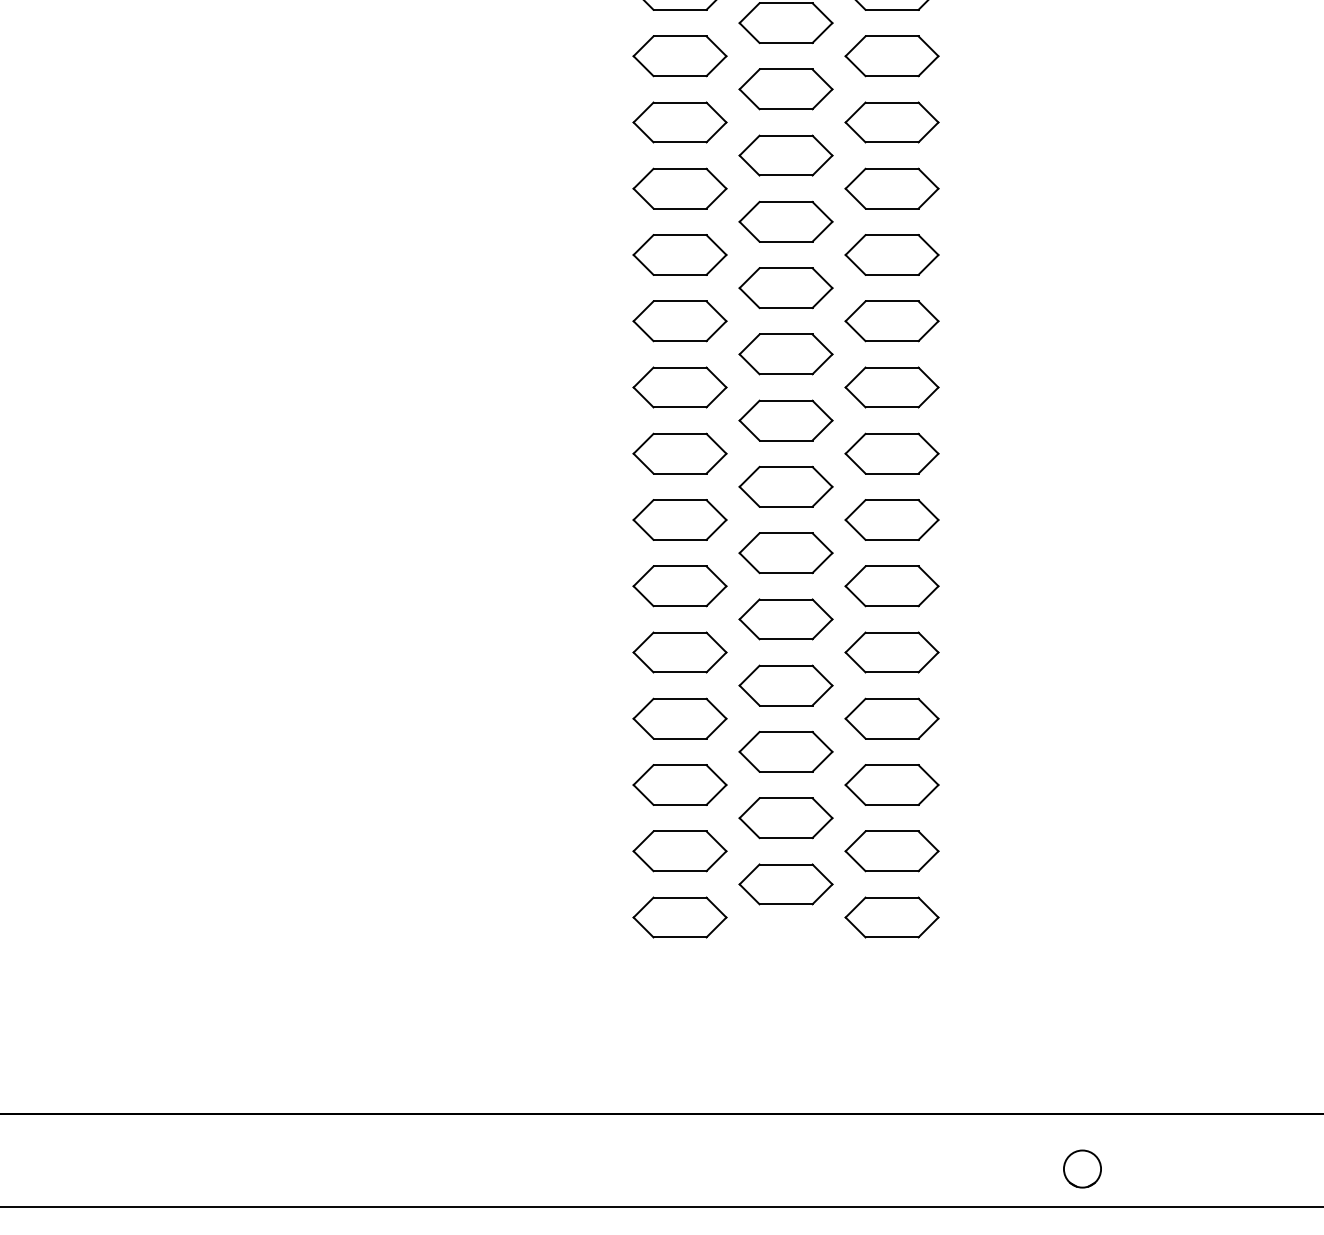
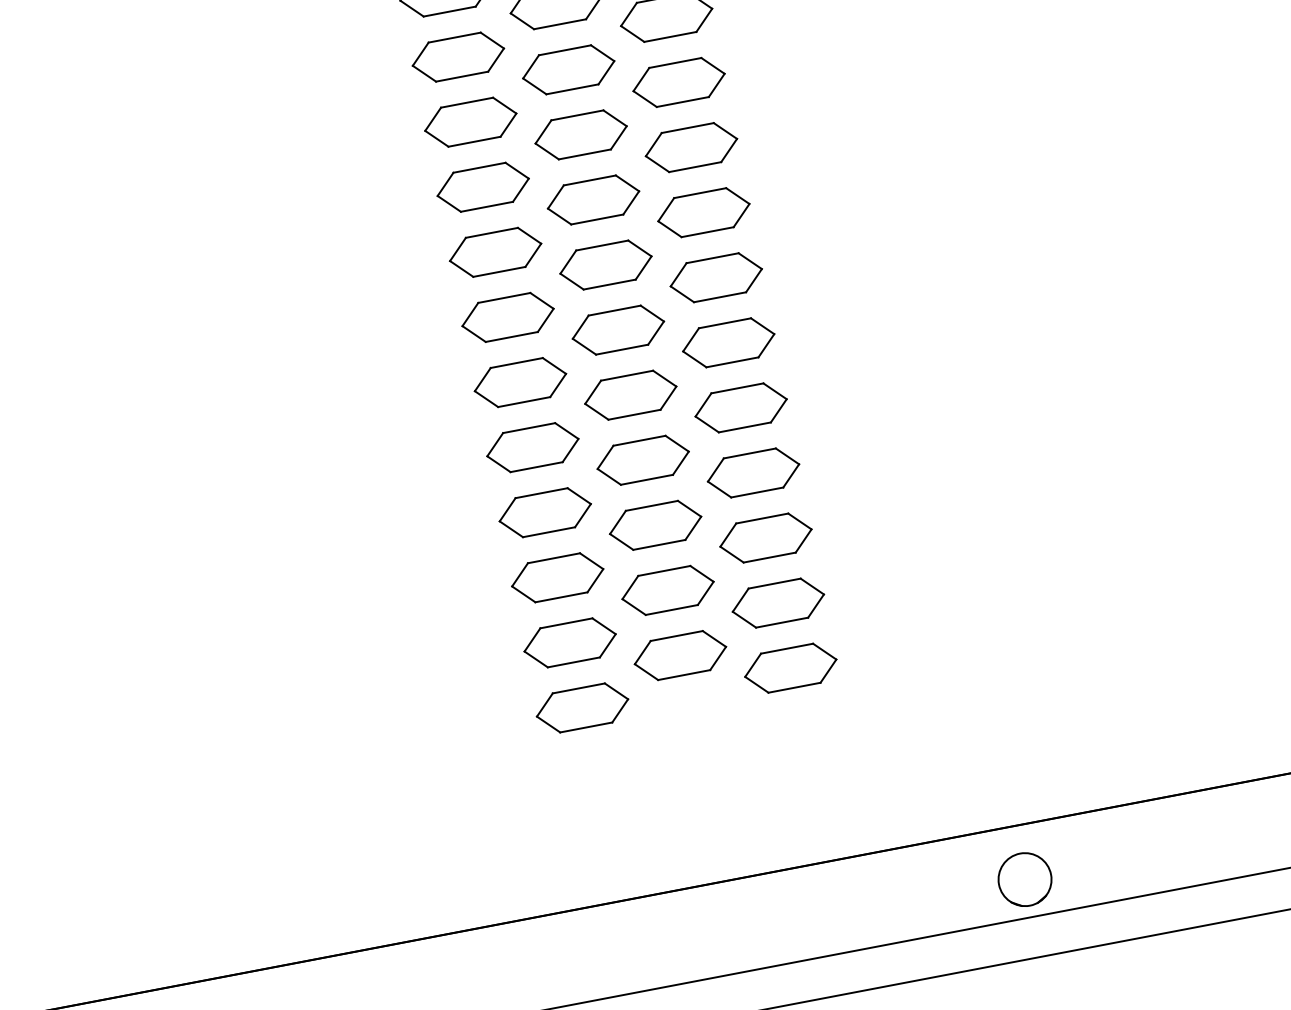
circle: (1082, 1168) -> (1024, 879), size x1.43

